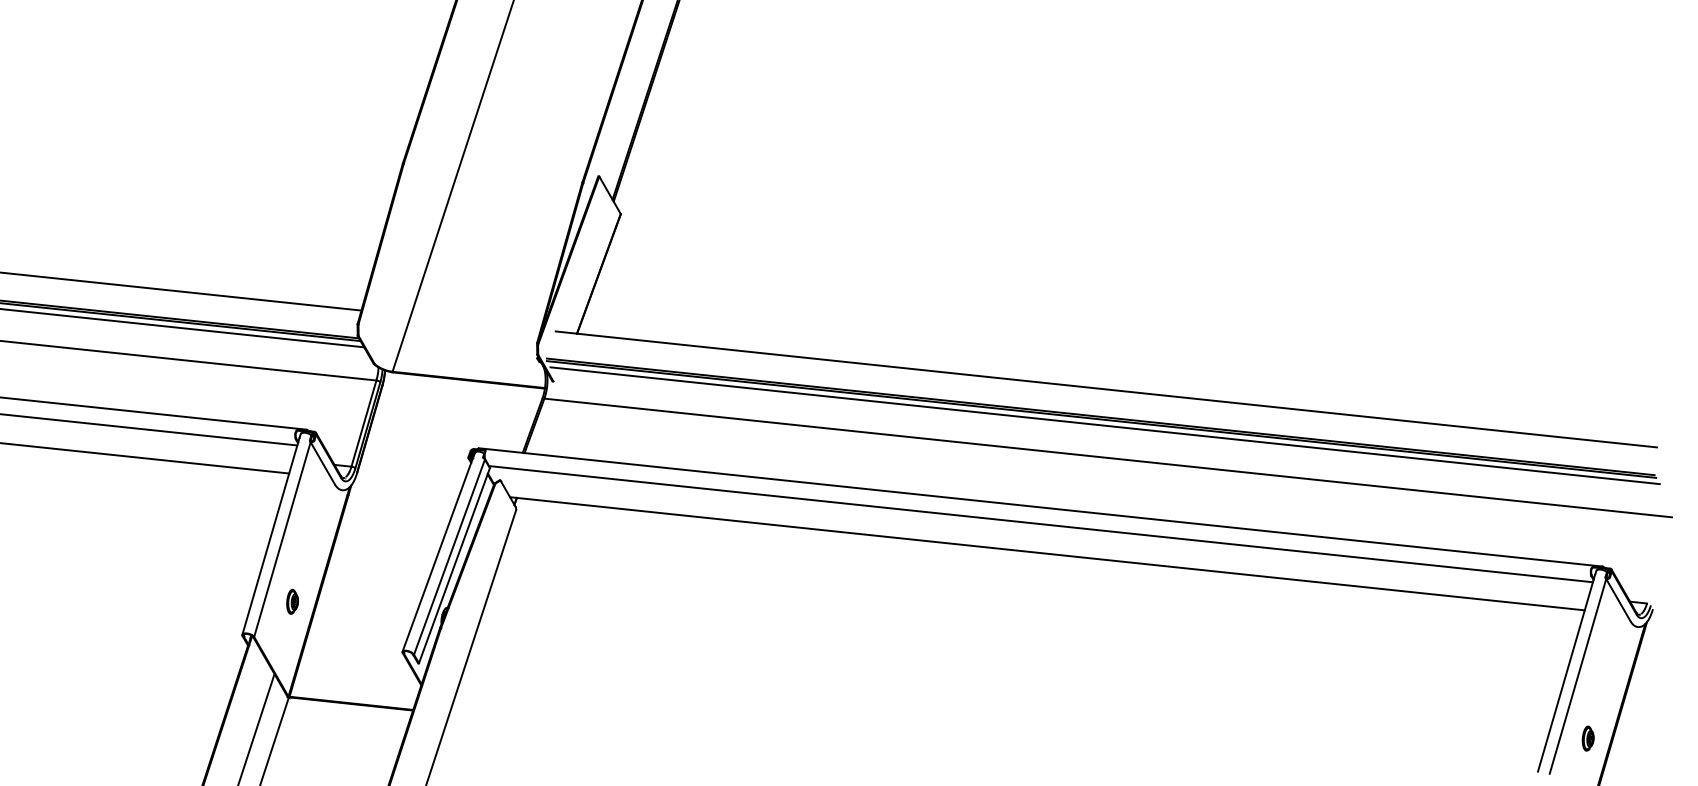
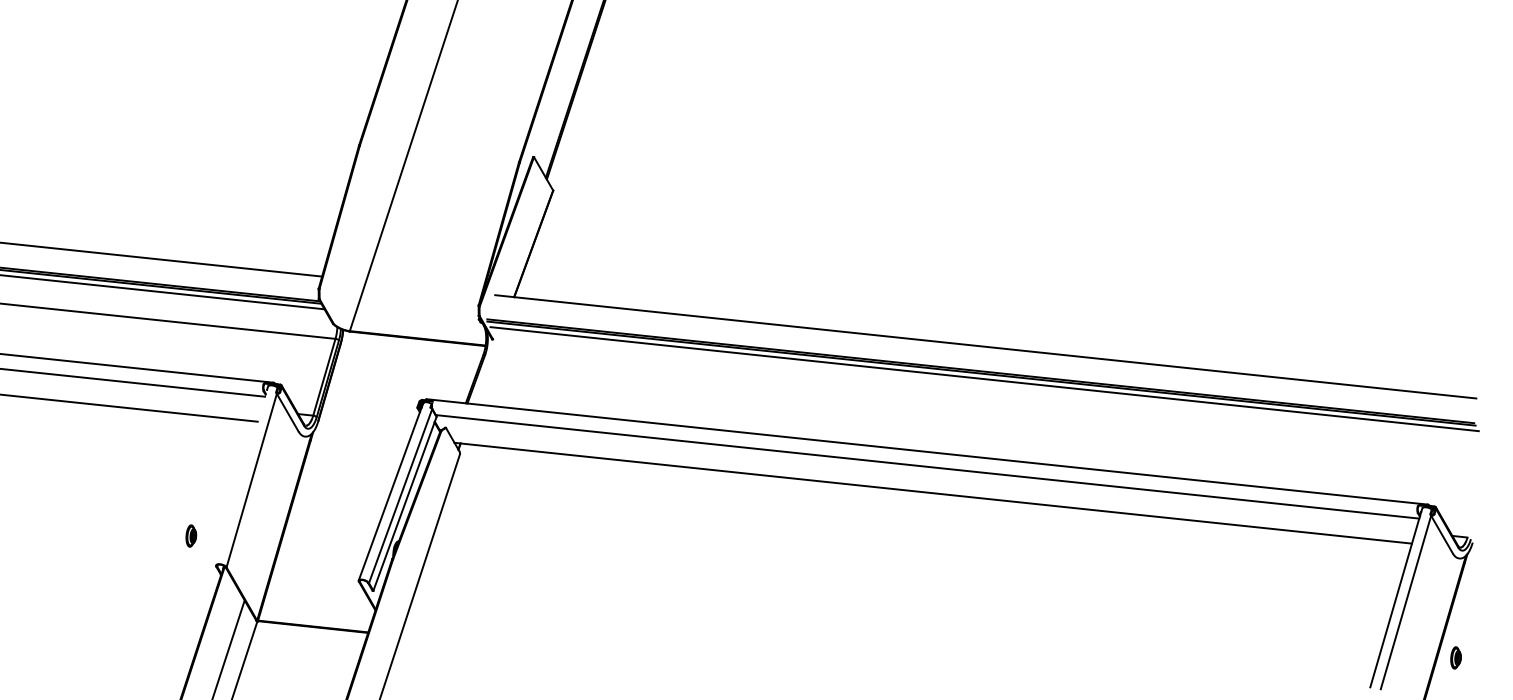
line: (1108, 457) -> (987, 407), removed
line: (270, 536) -> (241, 477), removed
part: (292, 601) -> (191, 535), moved
part: (1587, 738) -> (1455, 657), moved

